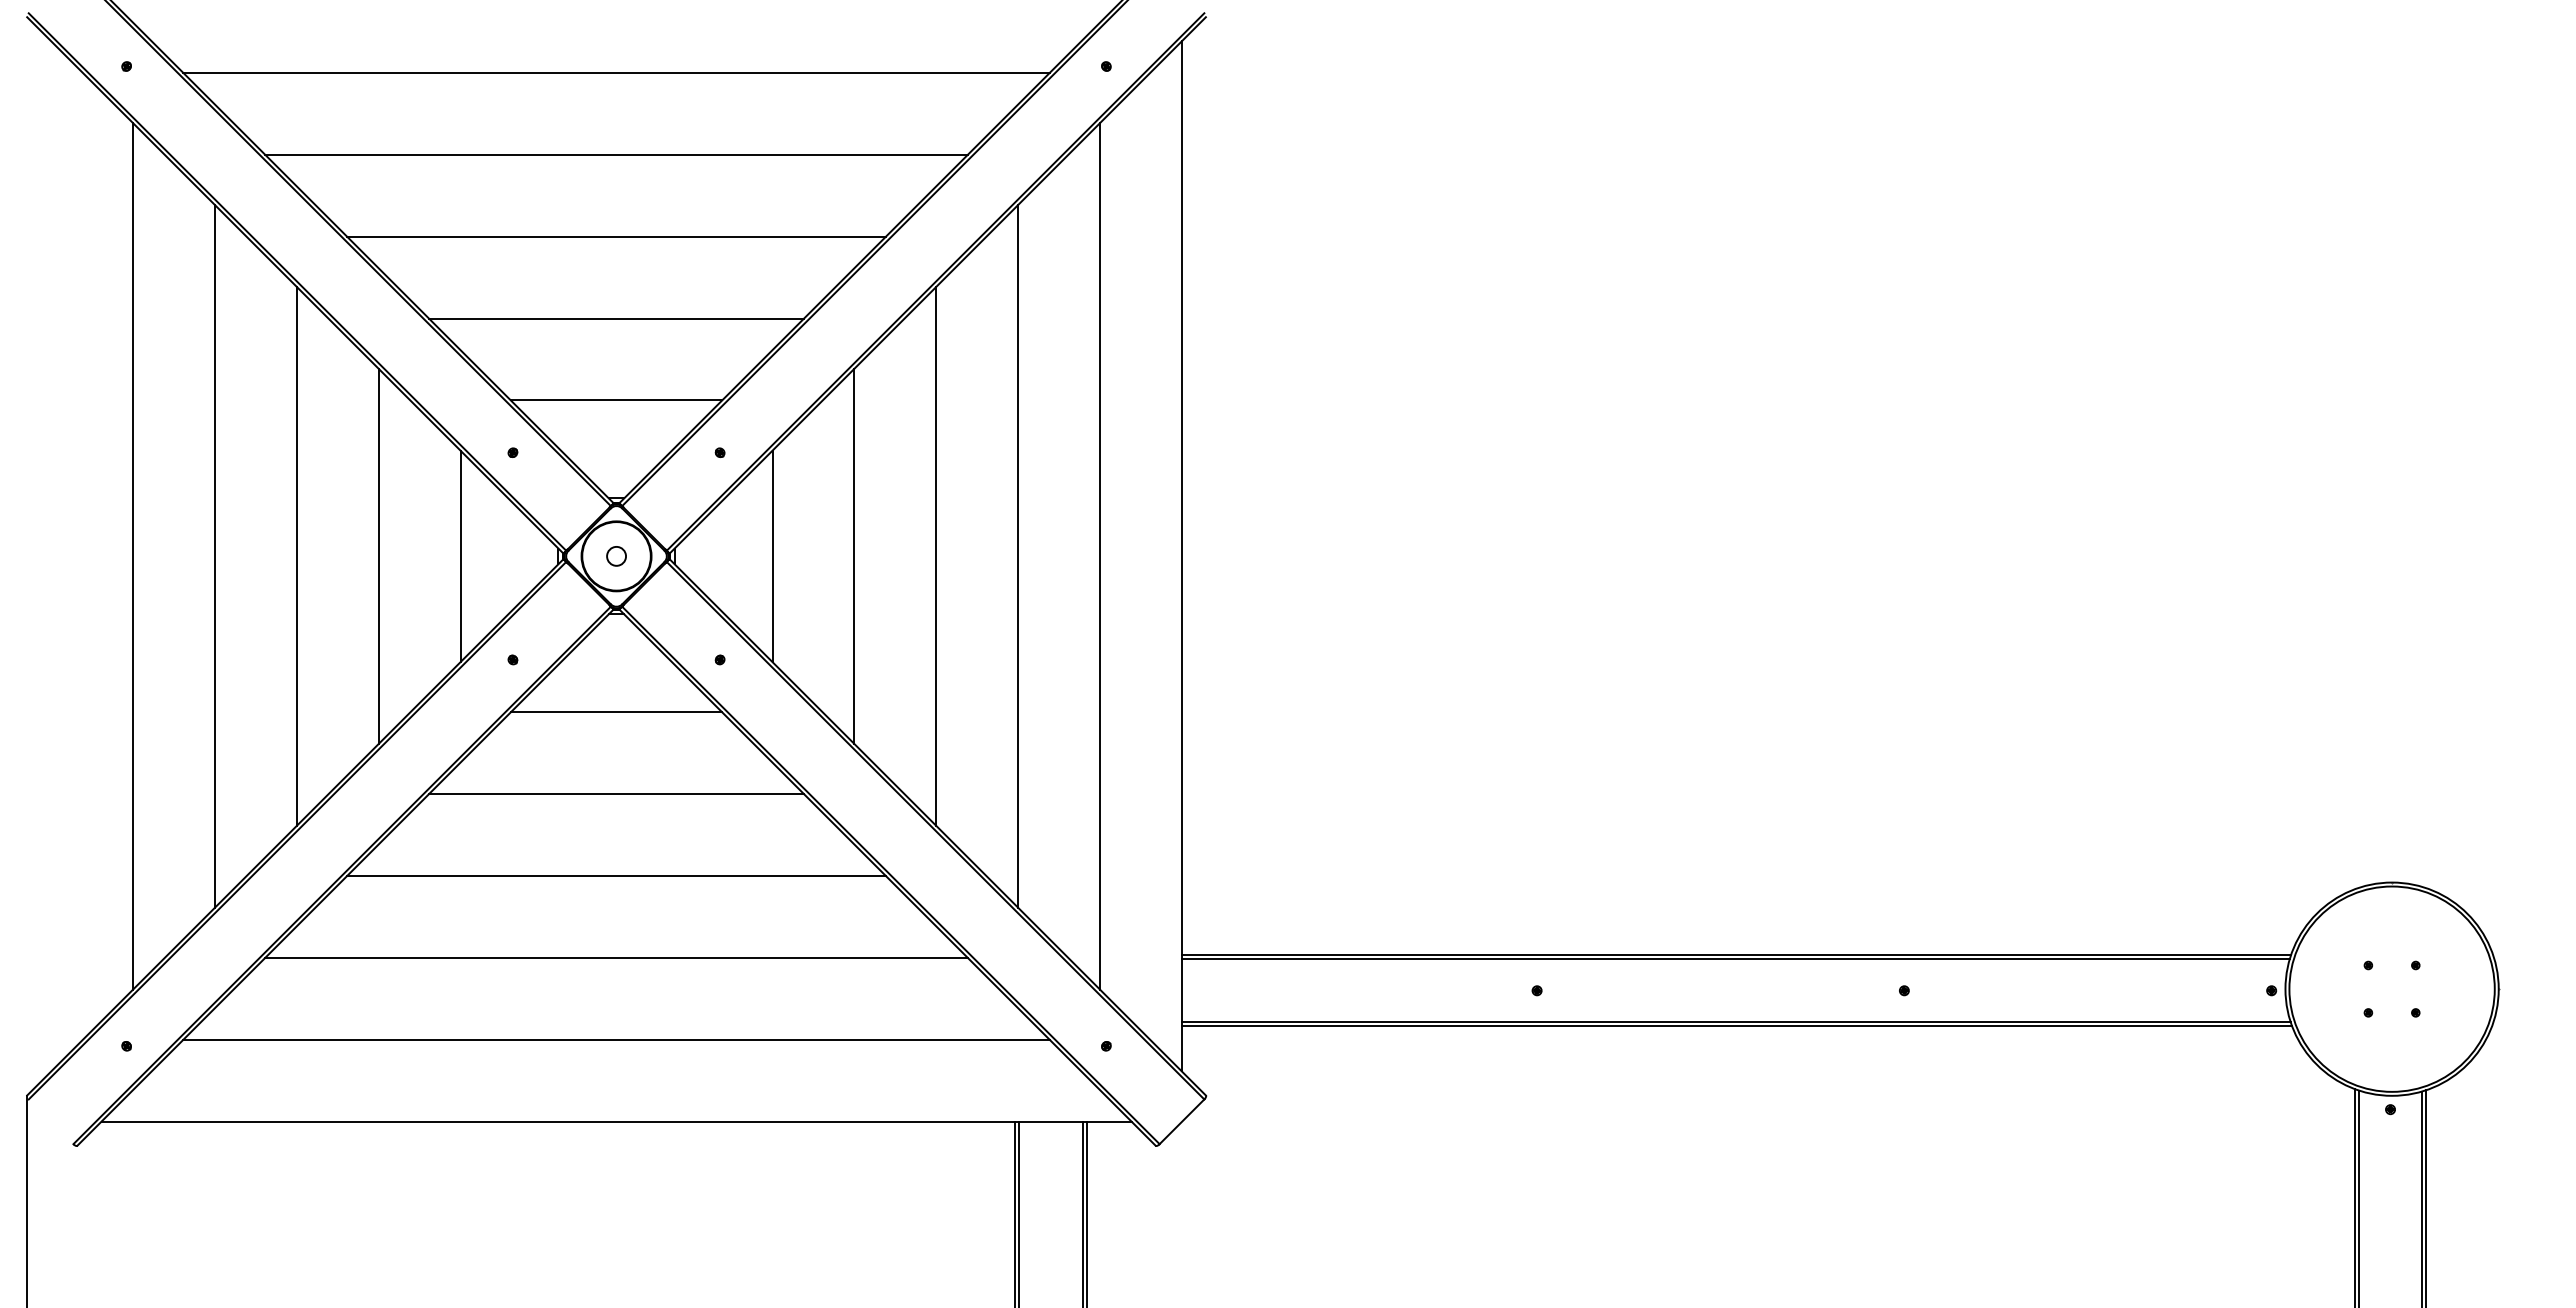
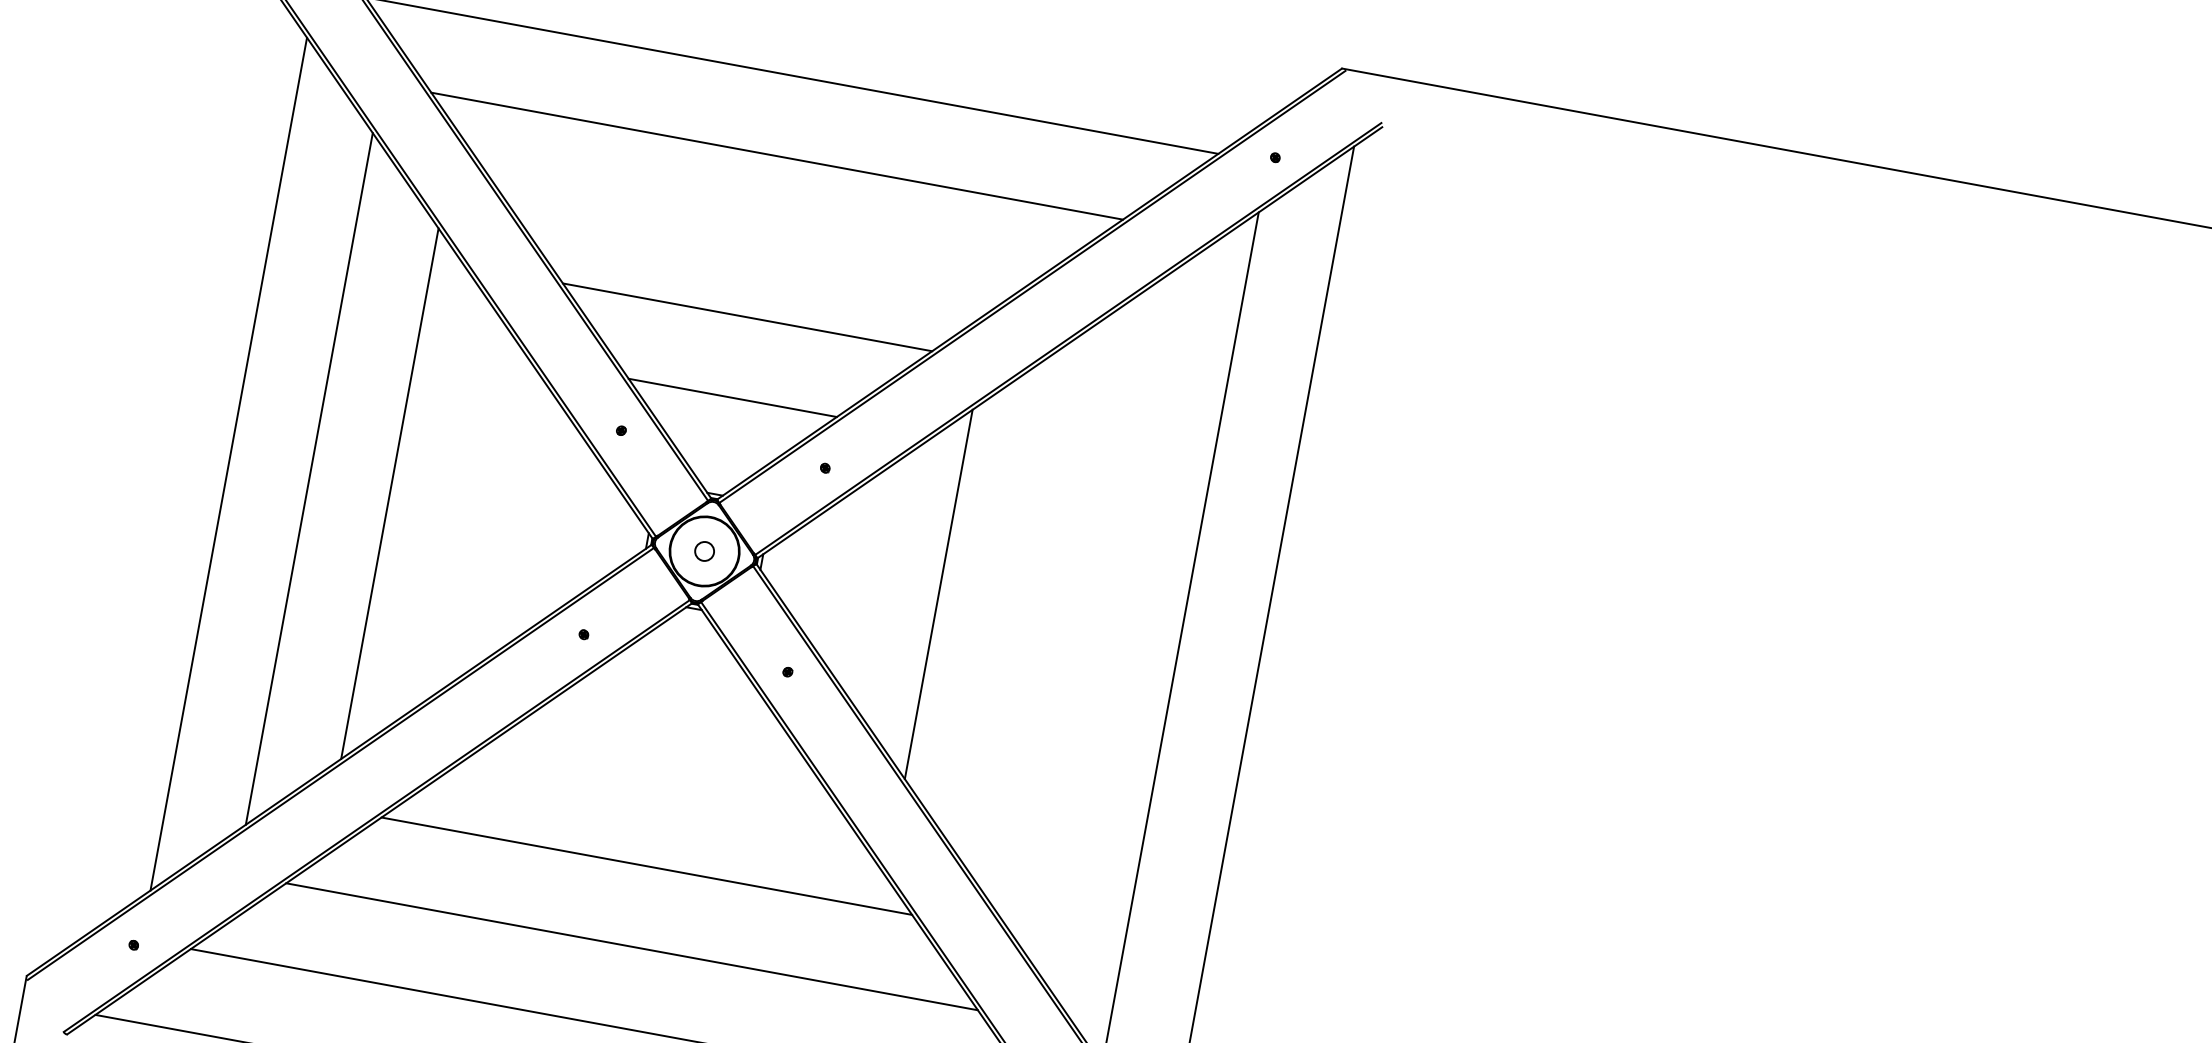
line: (616, 236) -> (762, 236), removed
line: (378, 555) -> (470, 507), removed
line: (936, 555) -> (1019, 608), removed
line: (460, 556) -> (550, 523), removed
line: (772, 556) -> (858, 579), removed
line: (1018, 556) -> (1100, 624), removed
line: (616, 712) -> (676, 705), removed
line: (616, 794) -> (661, 785), removed

